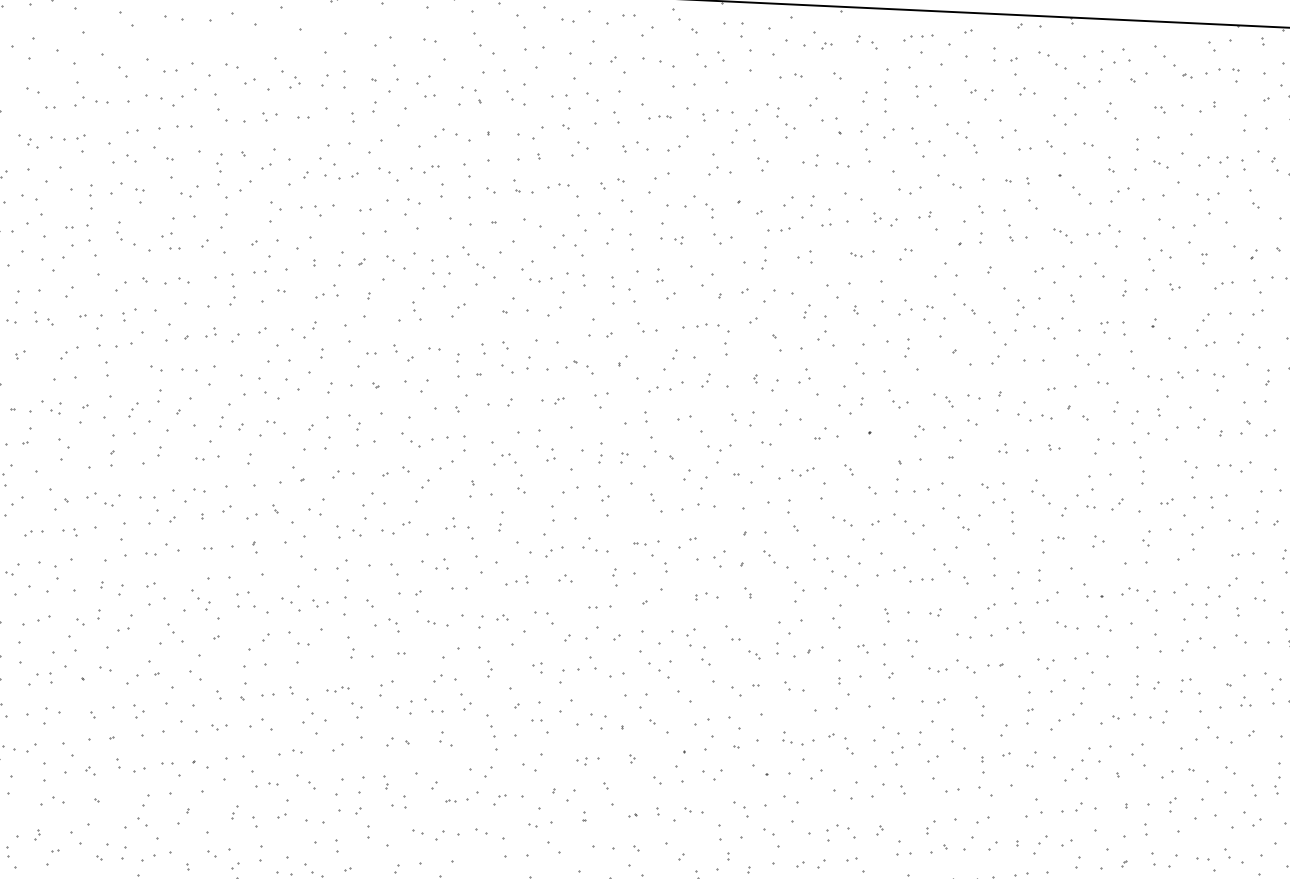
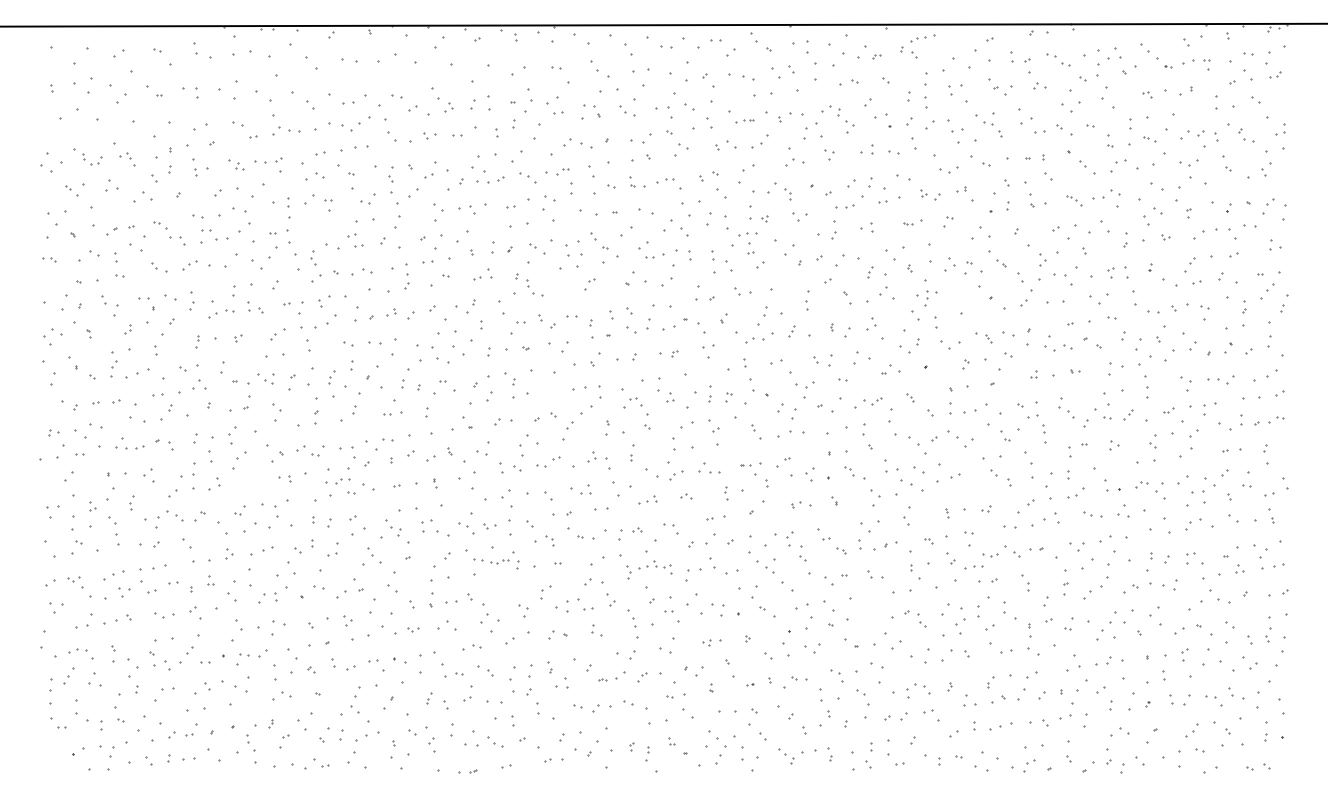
part: (918, 37) -> (922, 38), moved
part: (1112, 110) -> (1108, 97), size x1.6
part: (119, 230) -> (313, 257), moved
part: (1223, 285) -> (1205, 234), size x1.6
part: (417, 310) -> (530, 286), moved
part: (706, 326) -> (747, 234), moved
part: (906, 348) -> (926, 298), moved
part: (578, 367) -> (688, 325), size x1.4
part: (898, 398) -> (947, 338), size x1.6
part: (411, 439) -> (556, 390), removed
part: (842, 521) -> (907, 439), size x1.6
part: (32, 534) -> (342, 481), moved
part: (921, 581) -> (973, 567), moved
part: (513, 660) -> (647, 564), added
part: (337, 689) -> (499, 561), moved
part: (792, 738) -> (875, 616), removed
part: (1040, 845) -> (1079, 692), size x1.6

